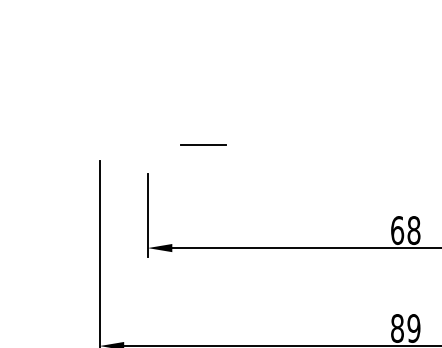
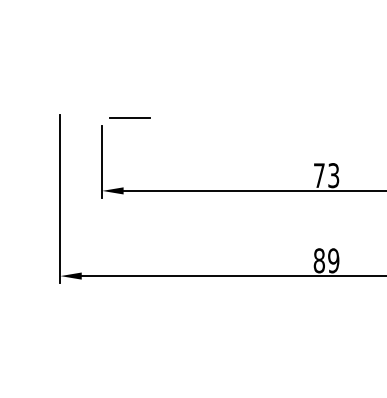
line: (203, 144) -> (129, 117), moved
text: (405, 230) -> (326, 175), 68 -> 73

